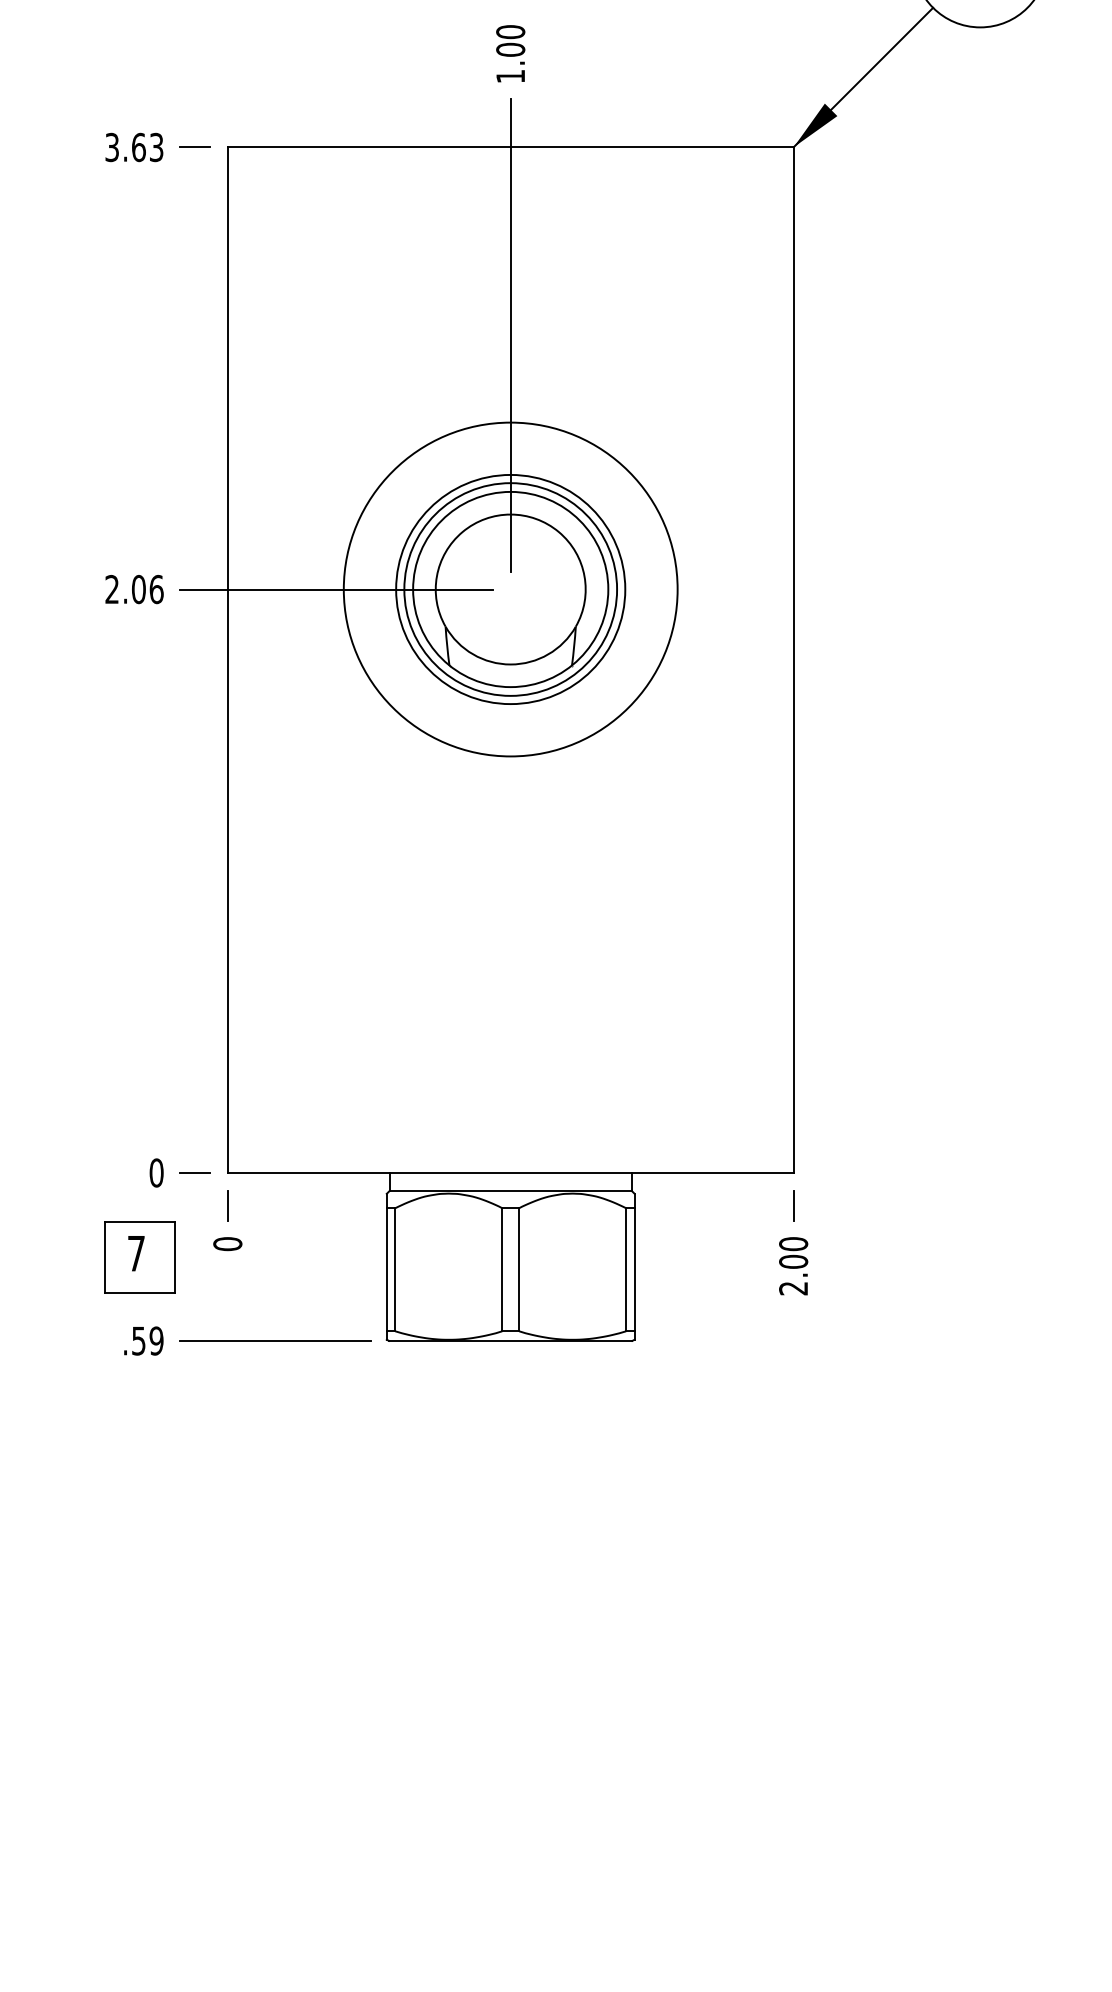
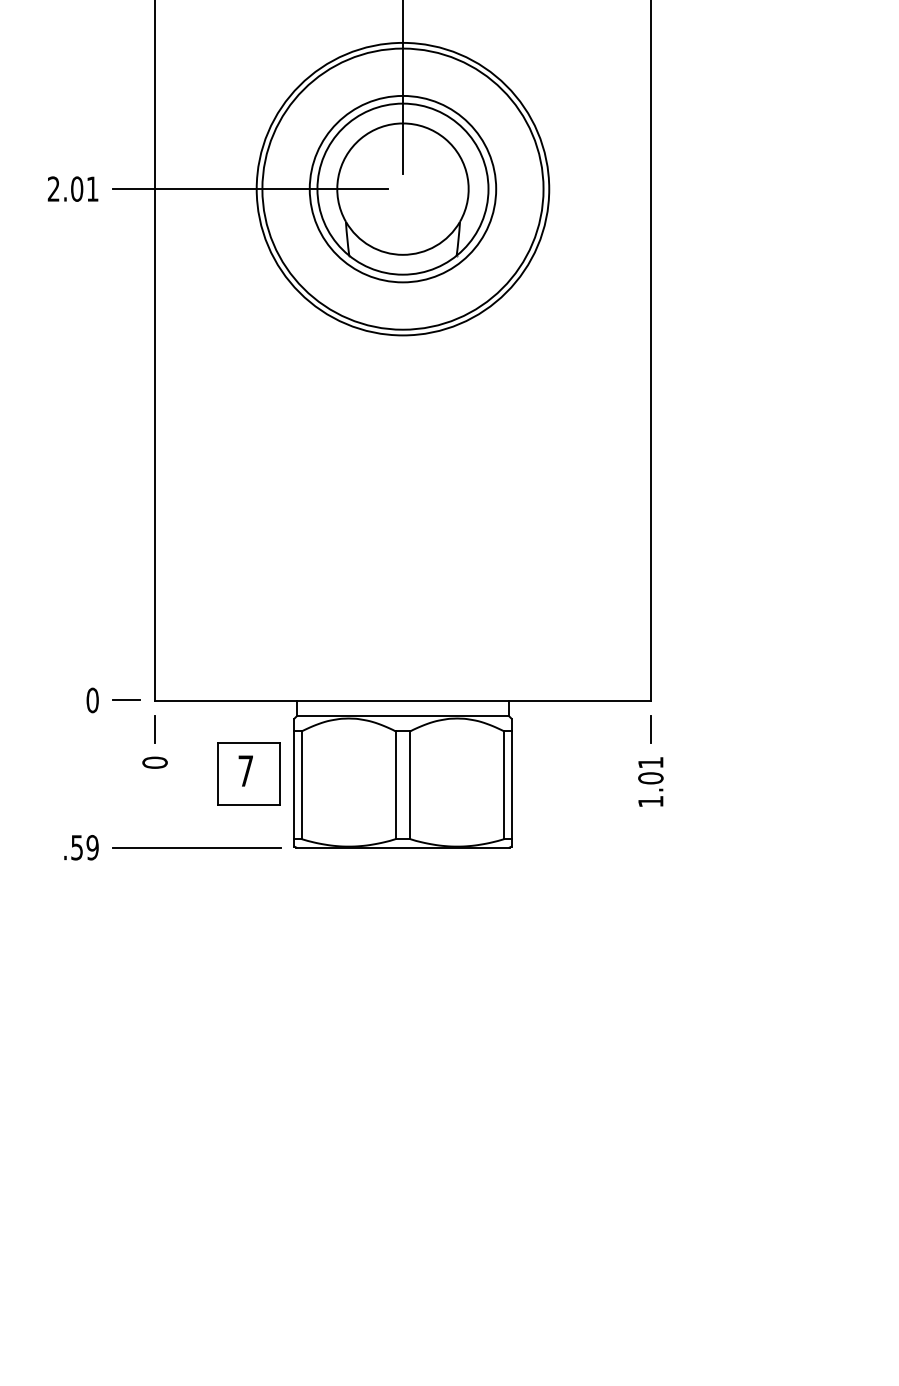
text: (156, 589) -> (92, 189), 2.06 -> 2.01
circle: (510, 589) -> (402, 189), size x1.4
part: (139, 1257) -> (248, 774), moved
text: (793, 1266) -> (650, 782), 2.00 -> 1.01

